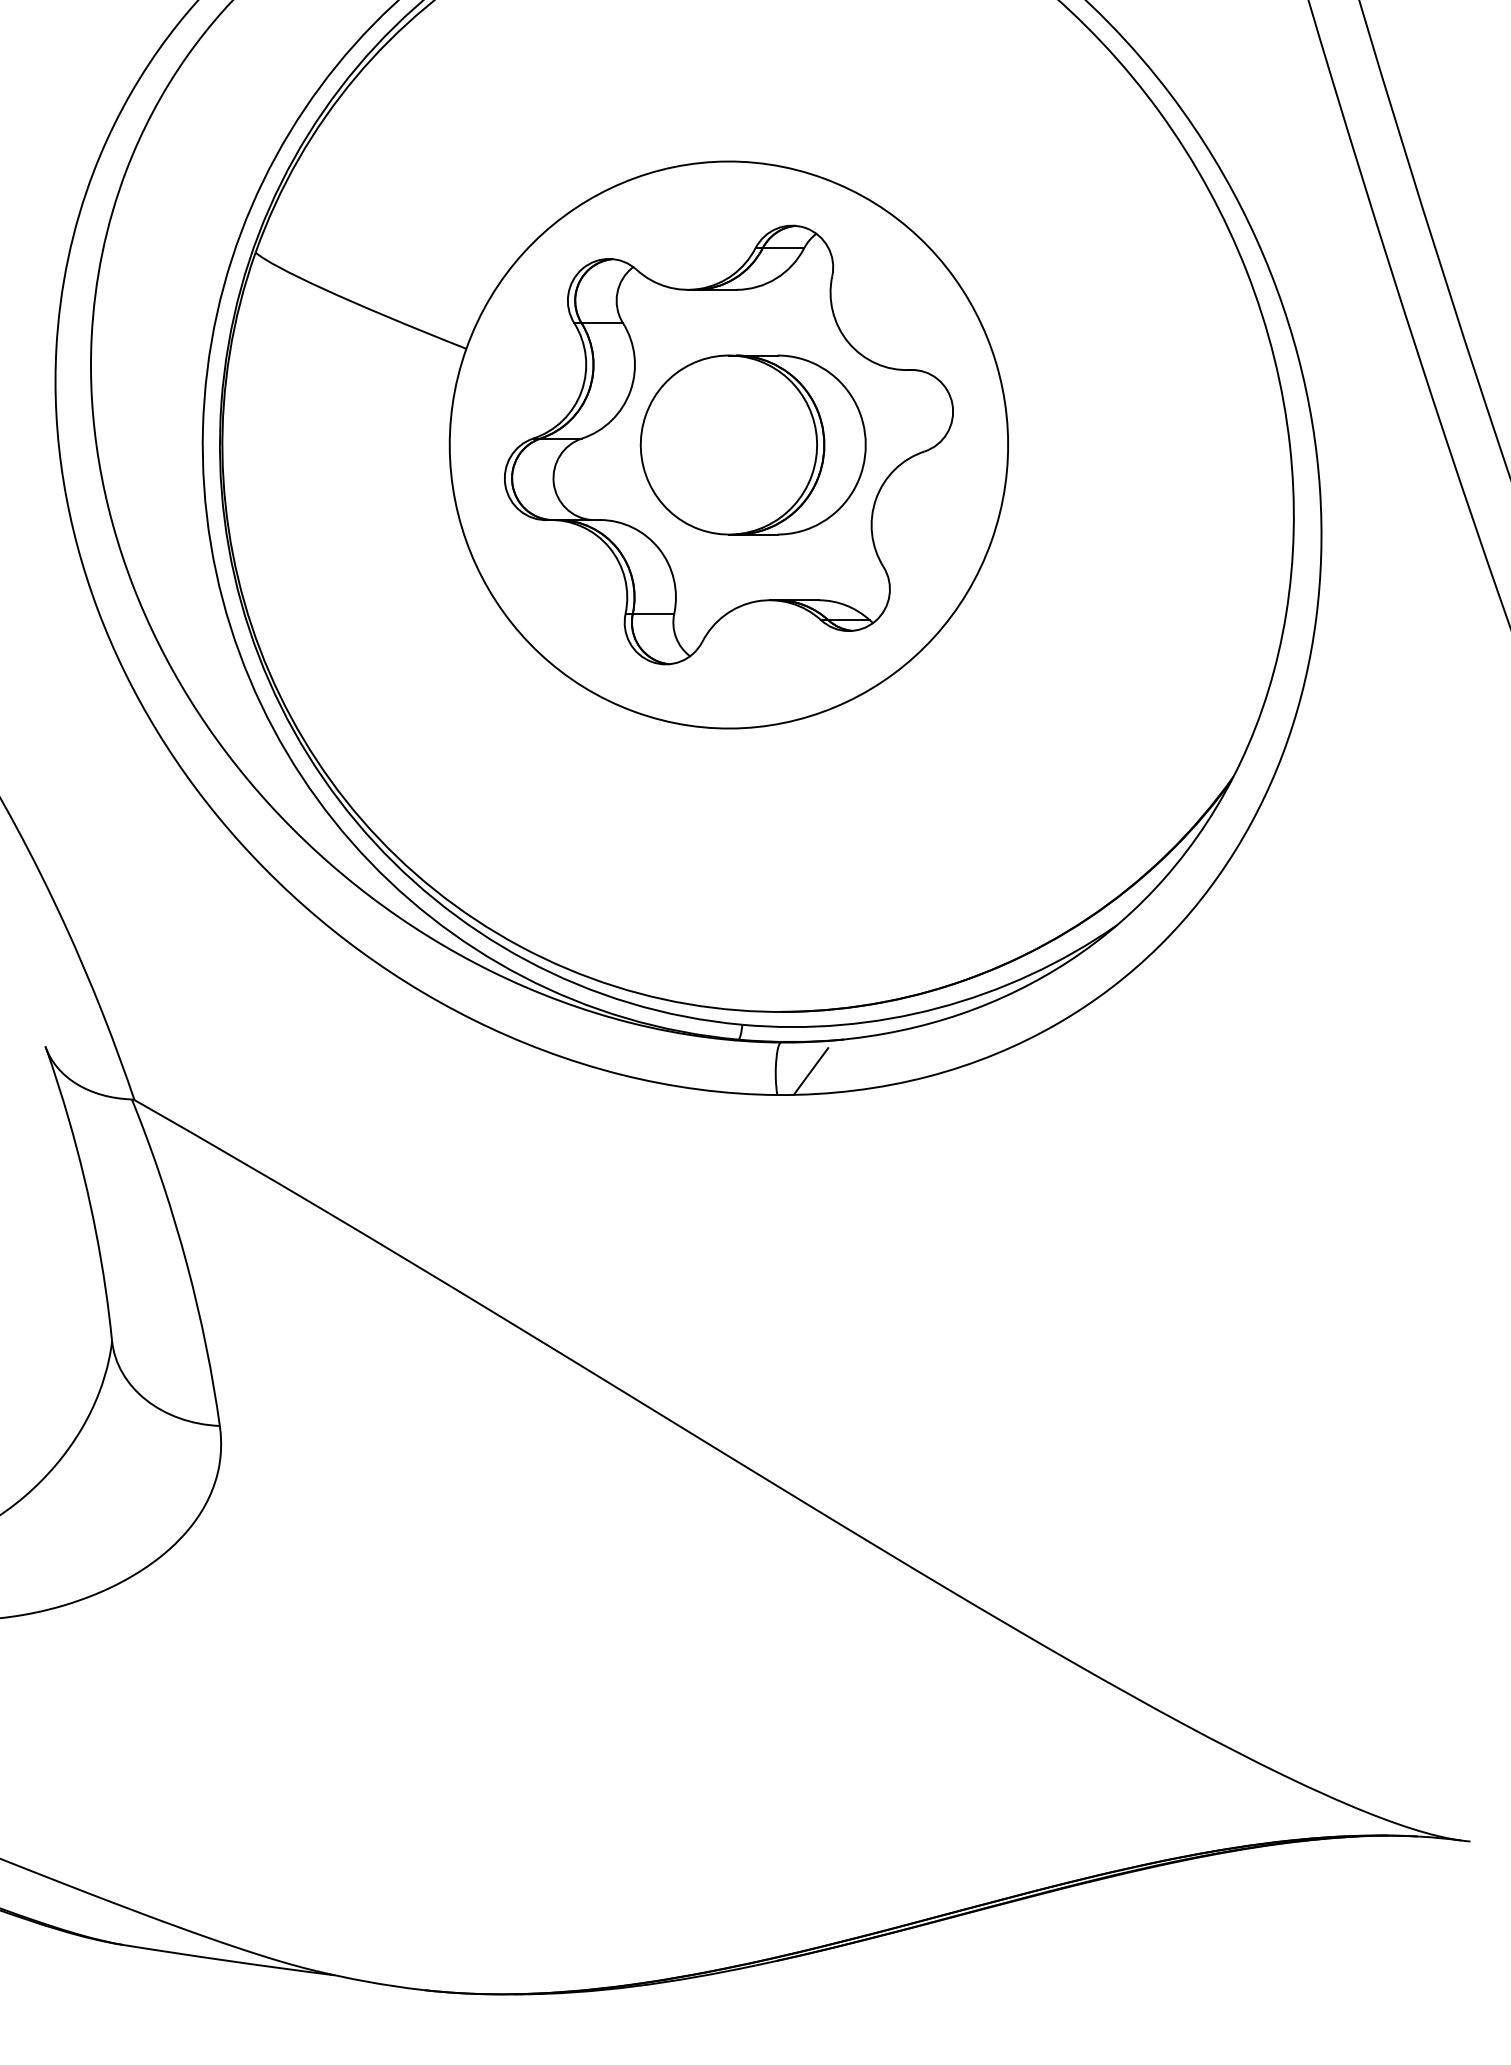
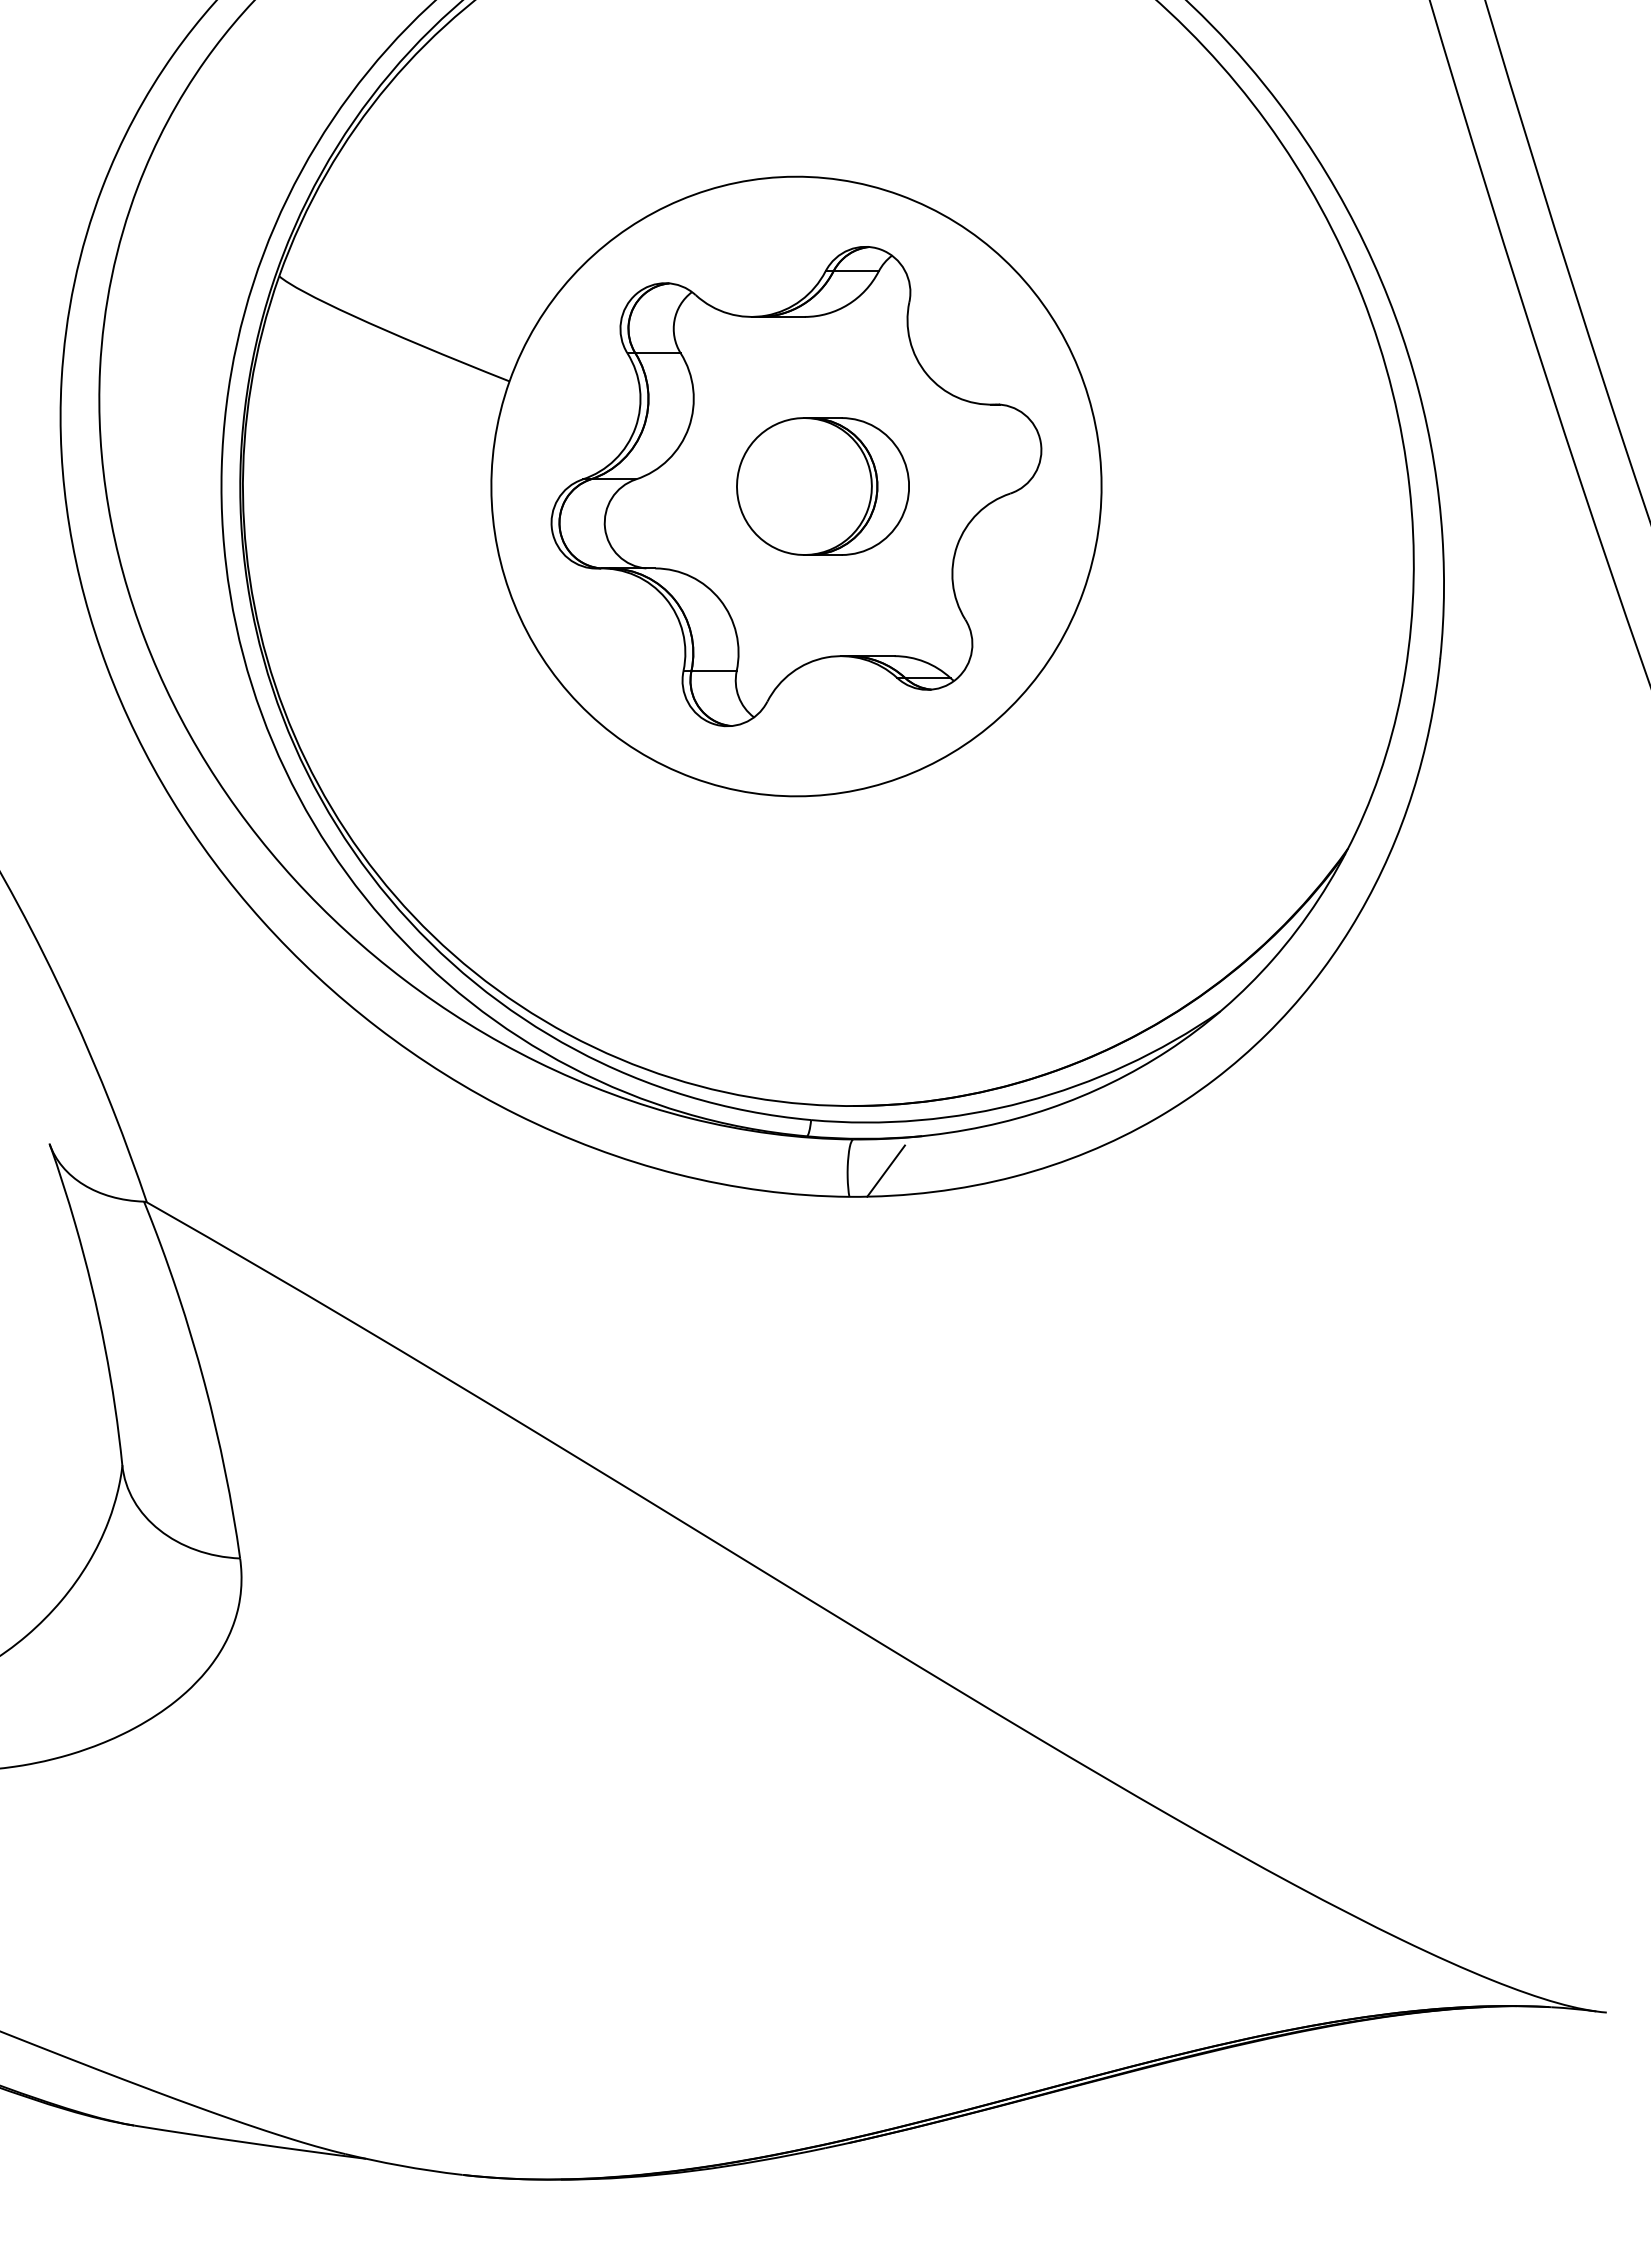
part: (752, 445) -> (822, 486), size x0.7

